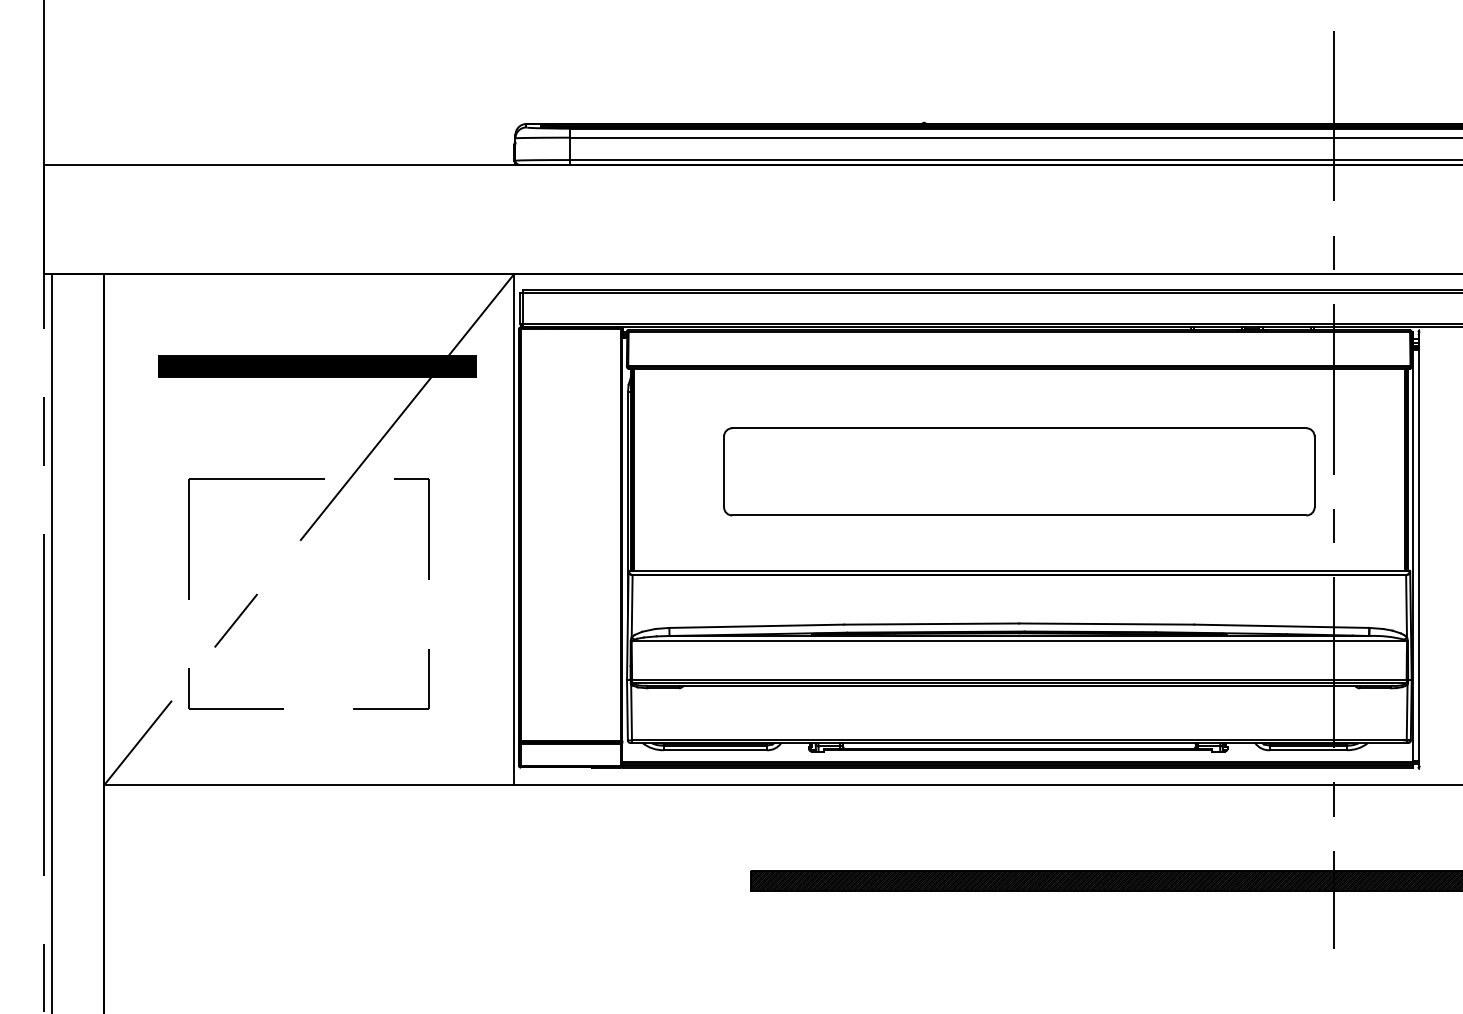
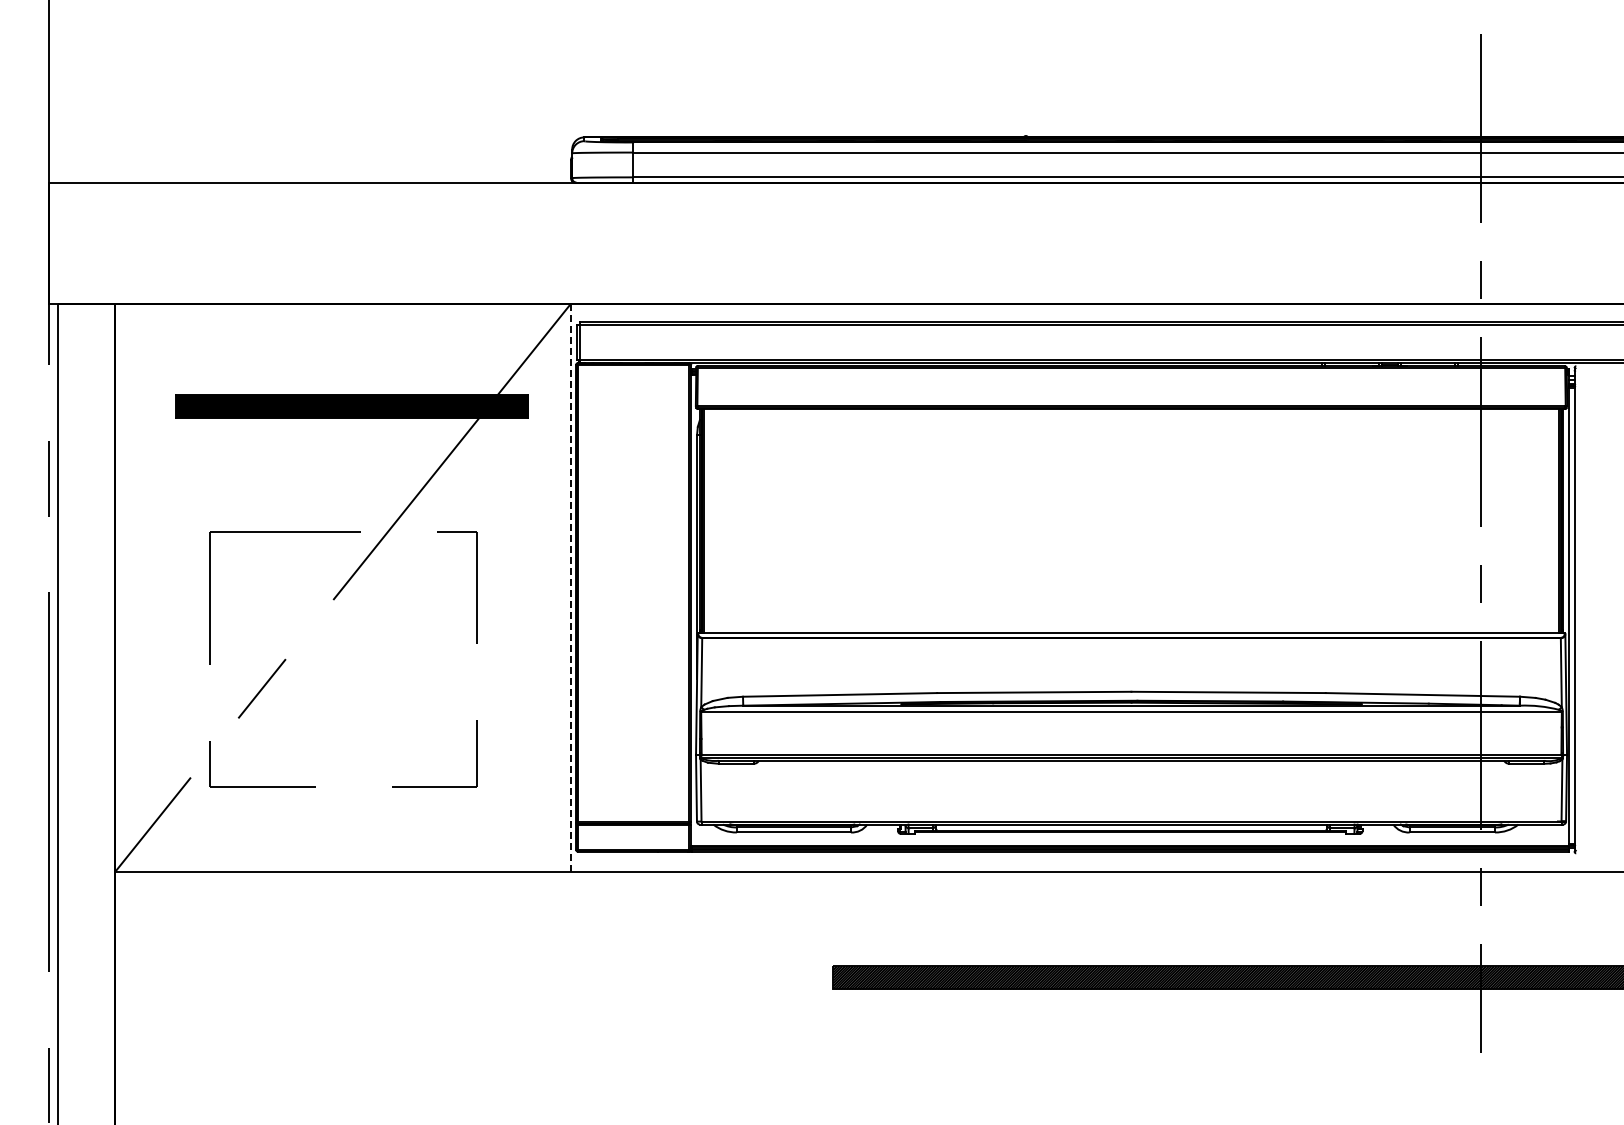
part: (1019, 471) -> (1131, 523), removed
line: (513, 529) -> (570, 587), solid -> dashed

